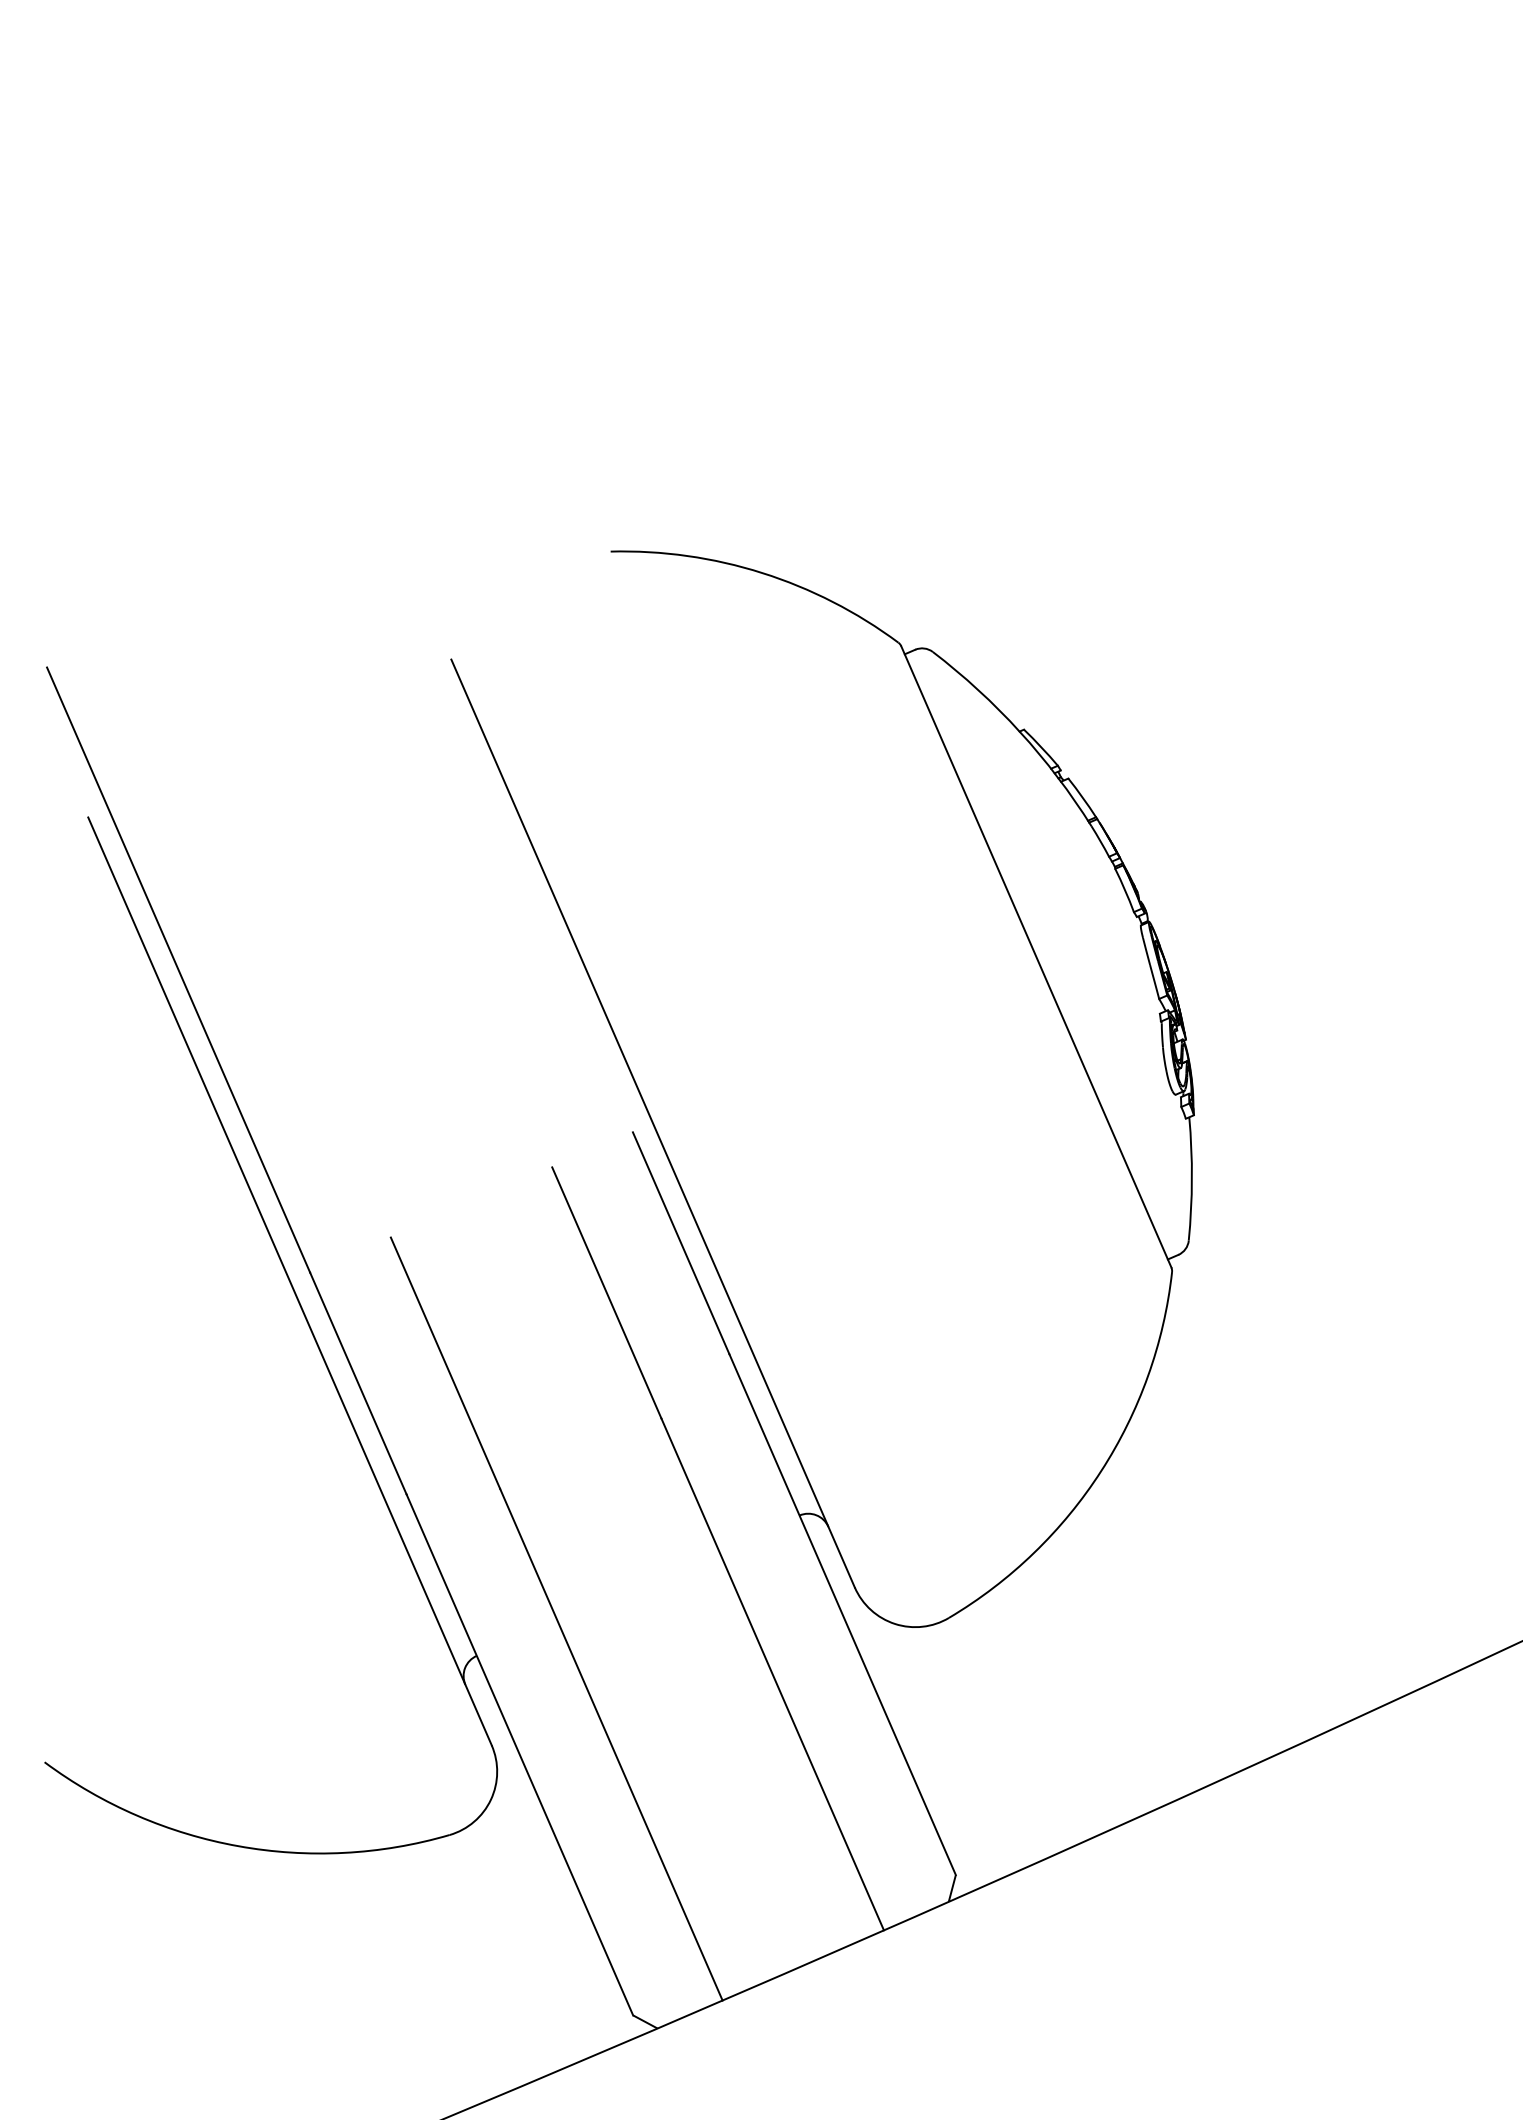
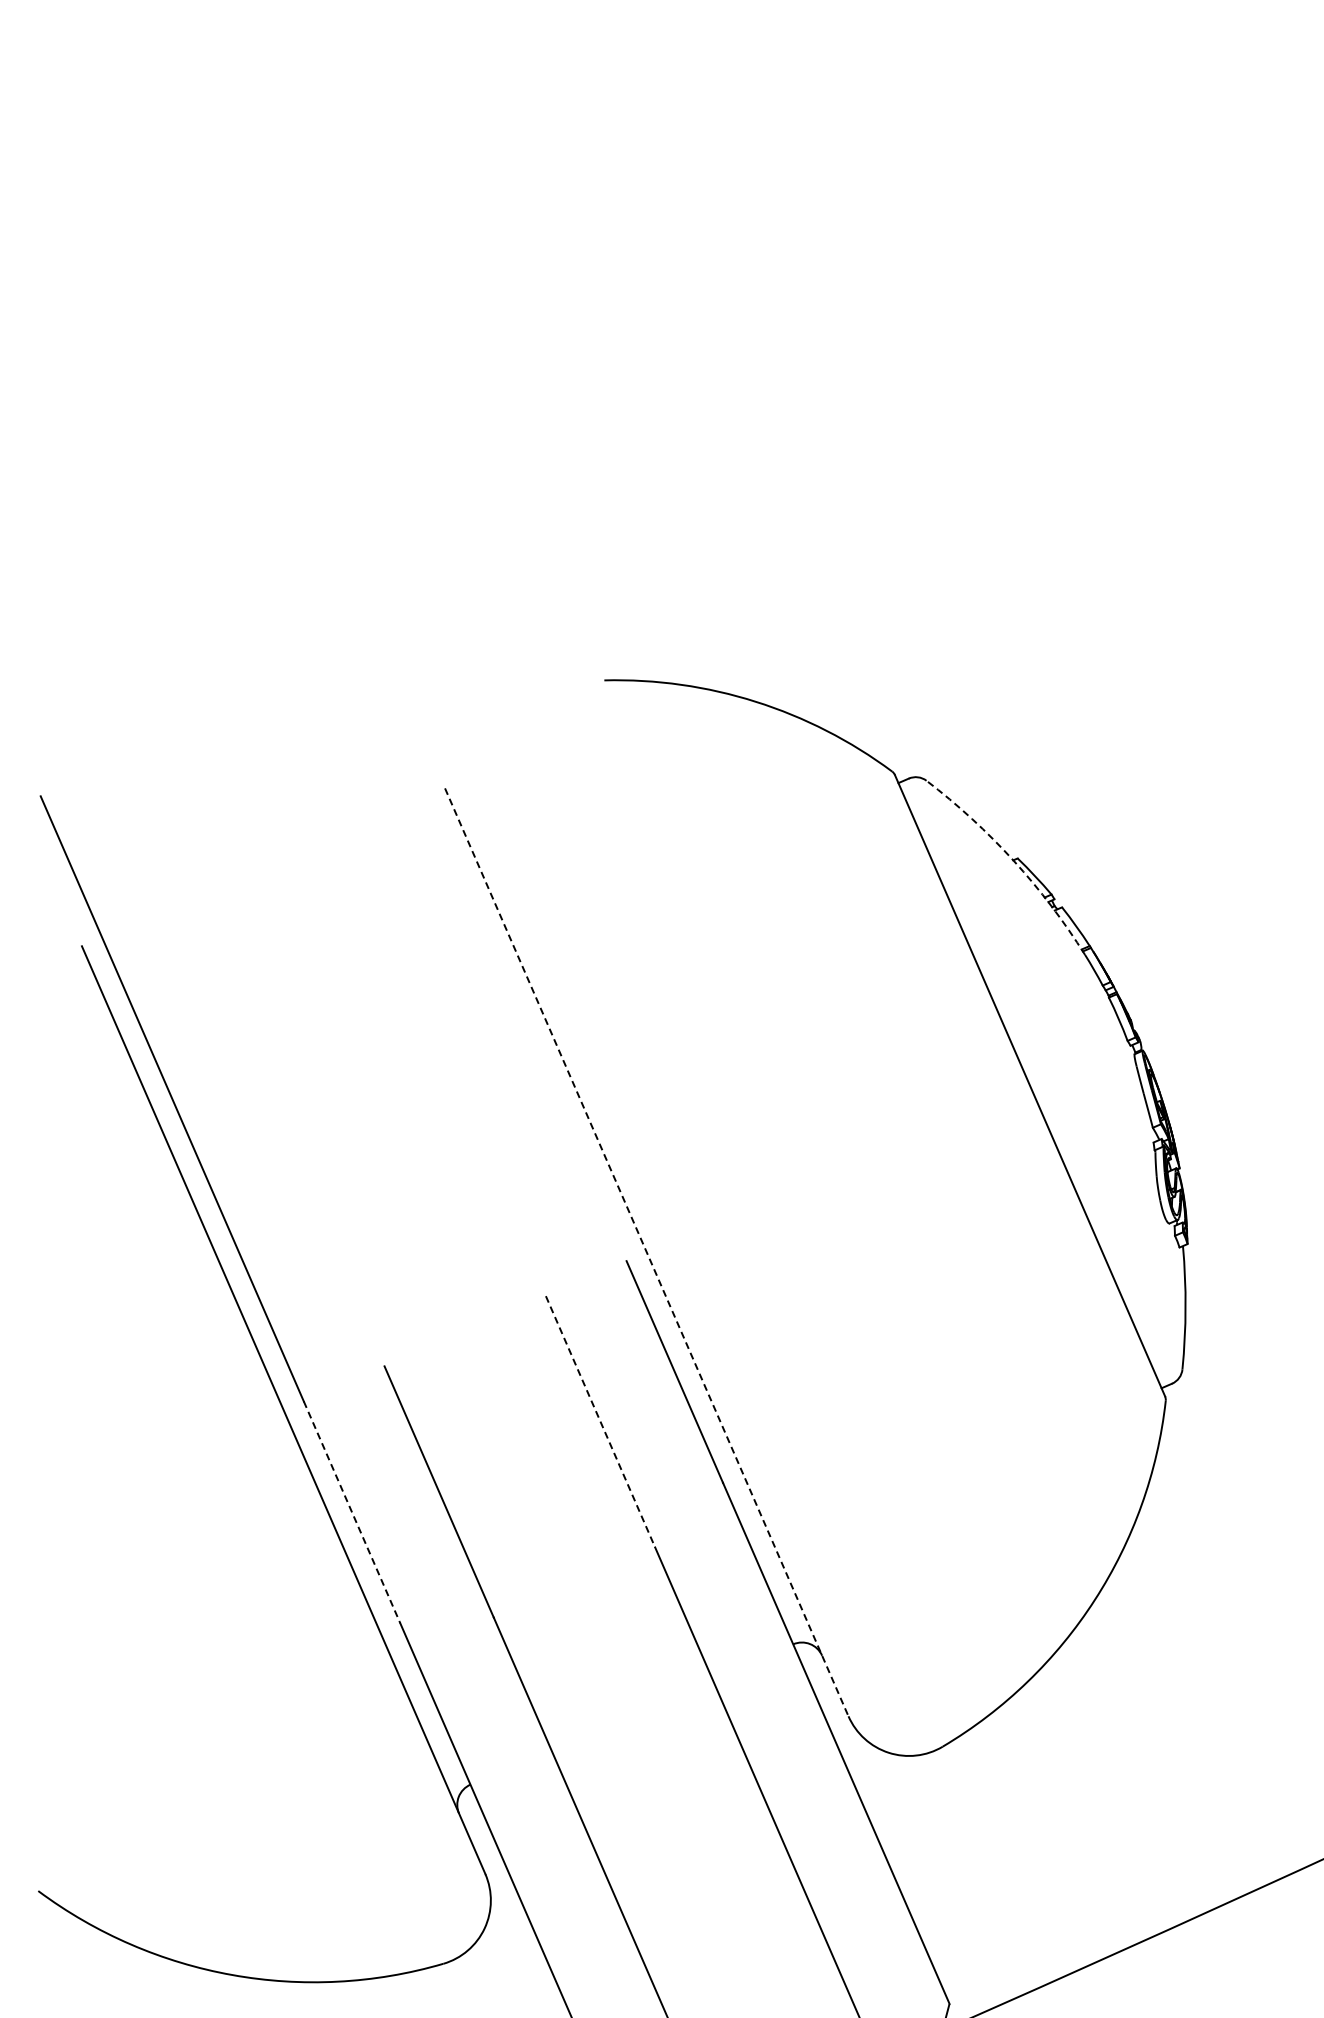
arc: (1019, 731) -> (1013, 860), solid -> dashed
line: (653, 1123) -> (647, 1252), solid -> dashed
line: (607, 1293) -> (601, 1422), solid -> dashed
line: (358, 1383) -> (352, 1512), solid -> dashed

